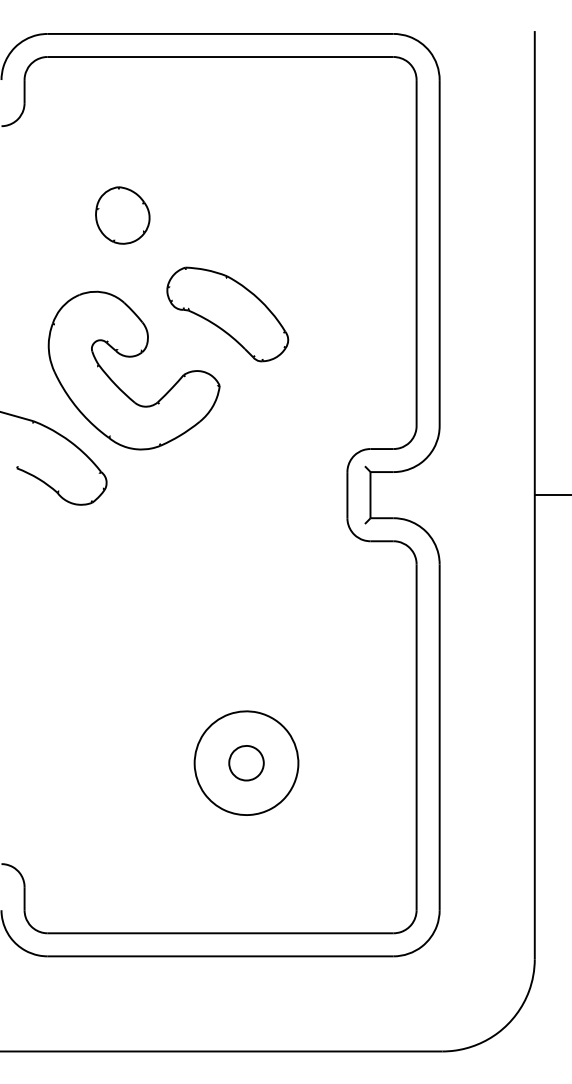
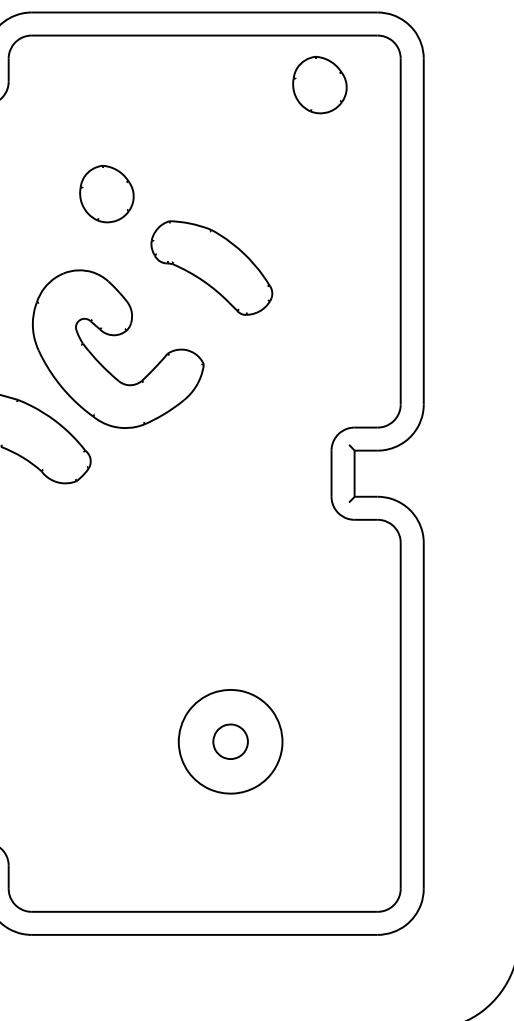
part: (335, 106) -> (319, 85), added
part: (227, 314) -> (211, 268), moved

